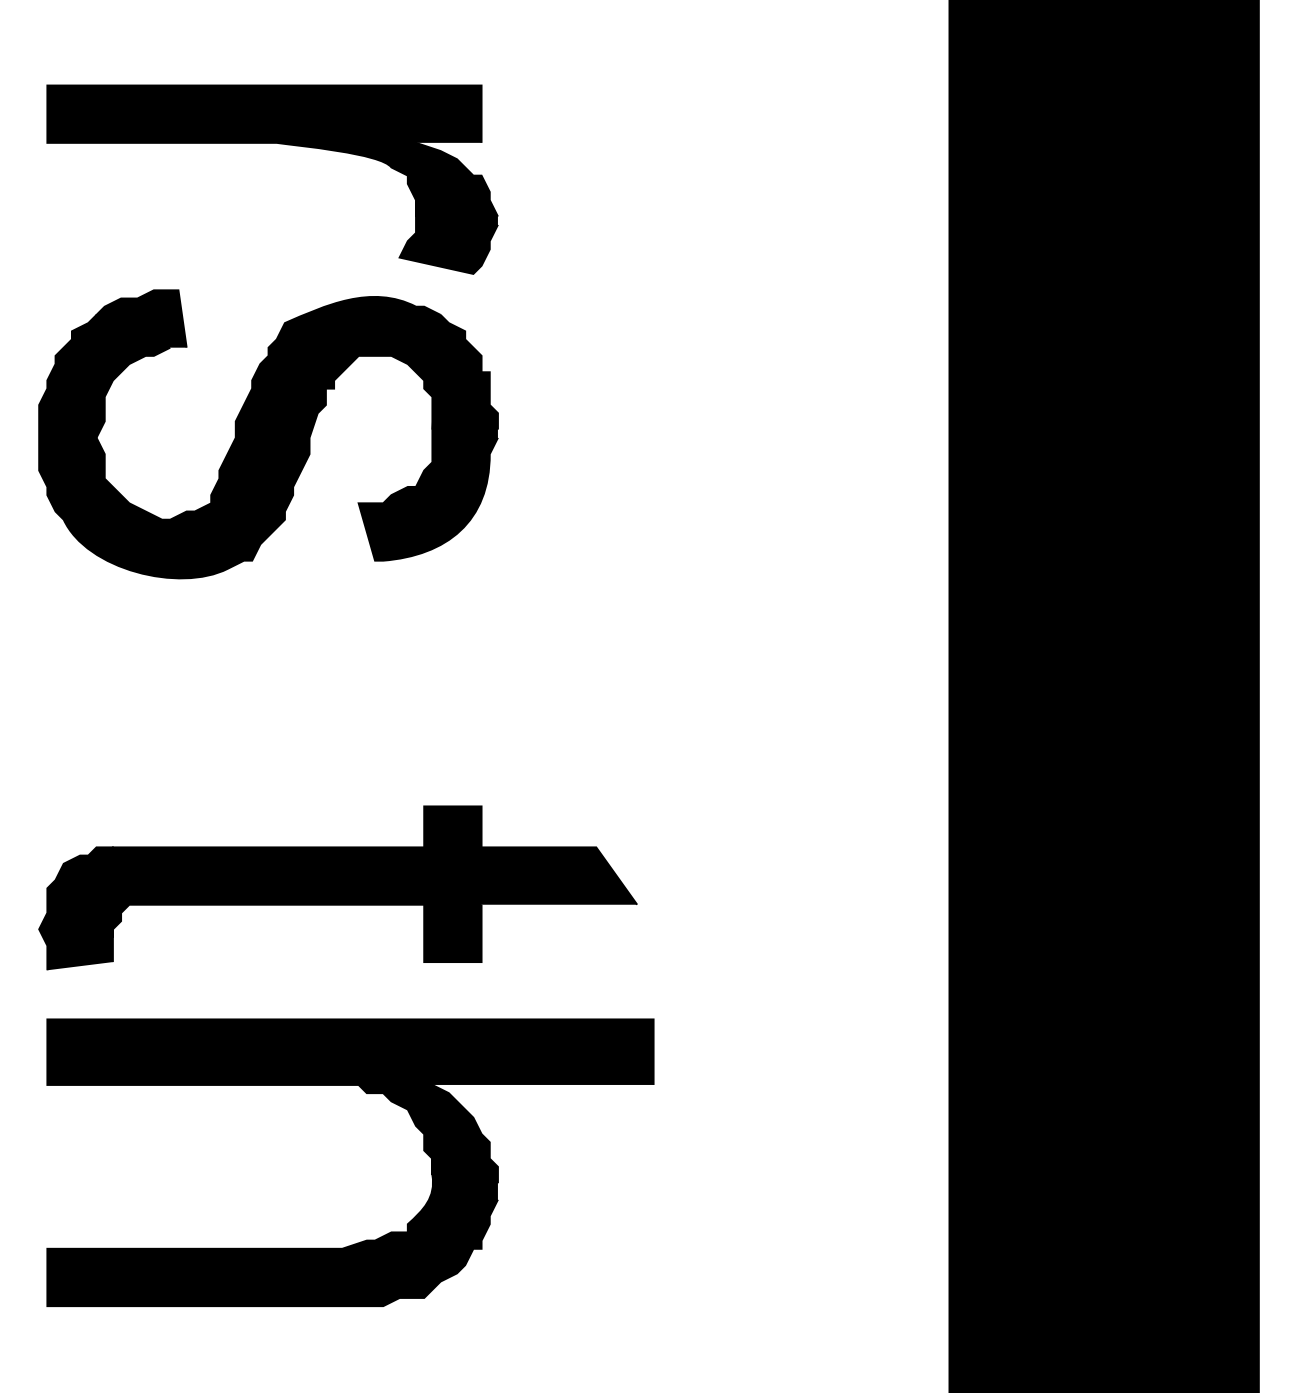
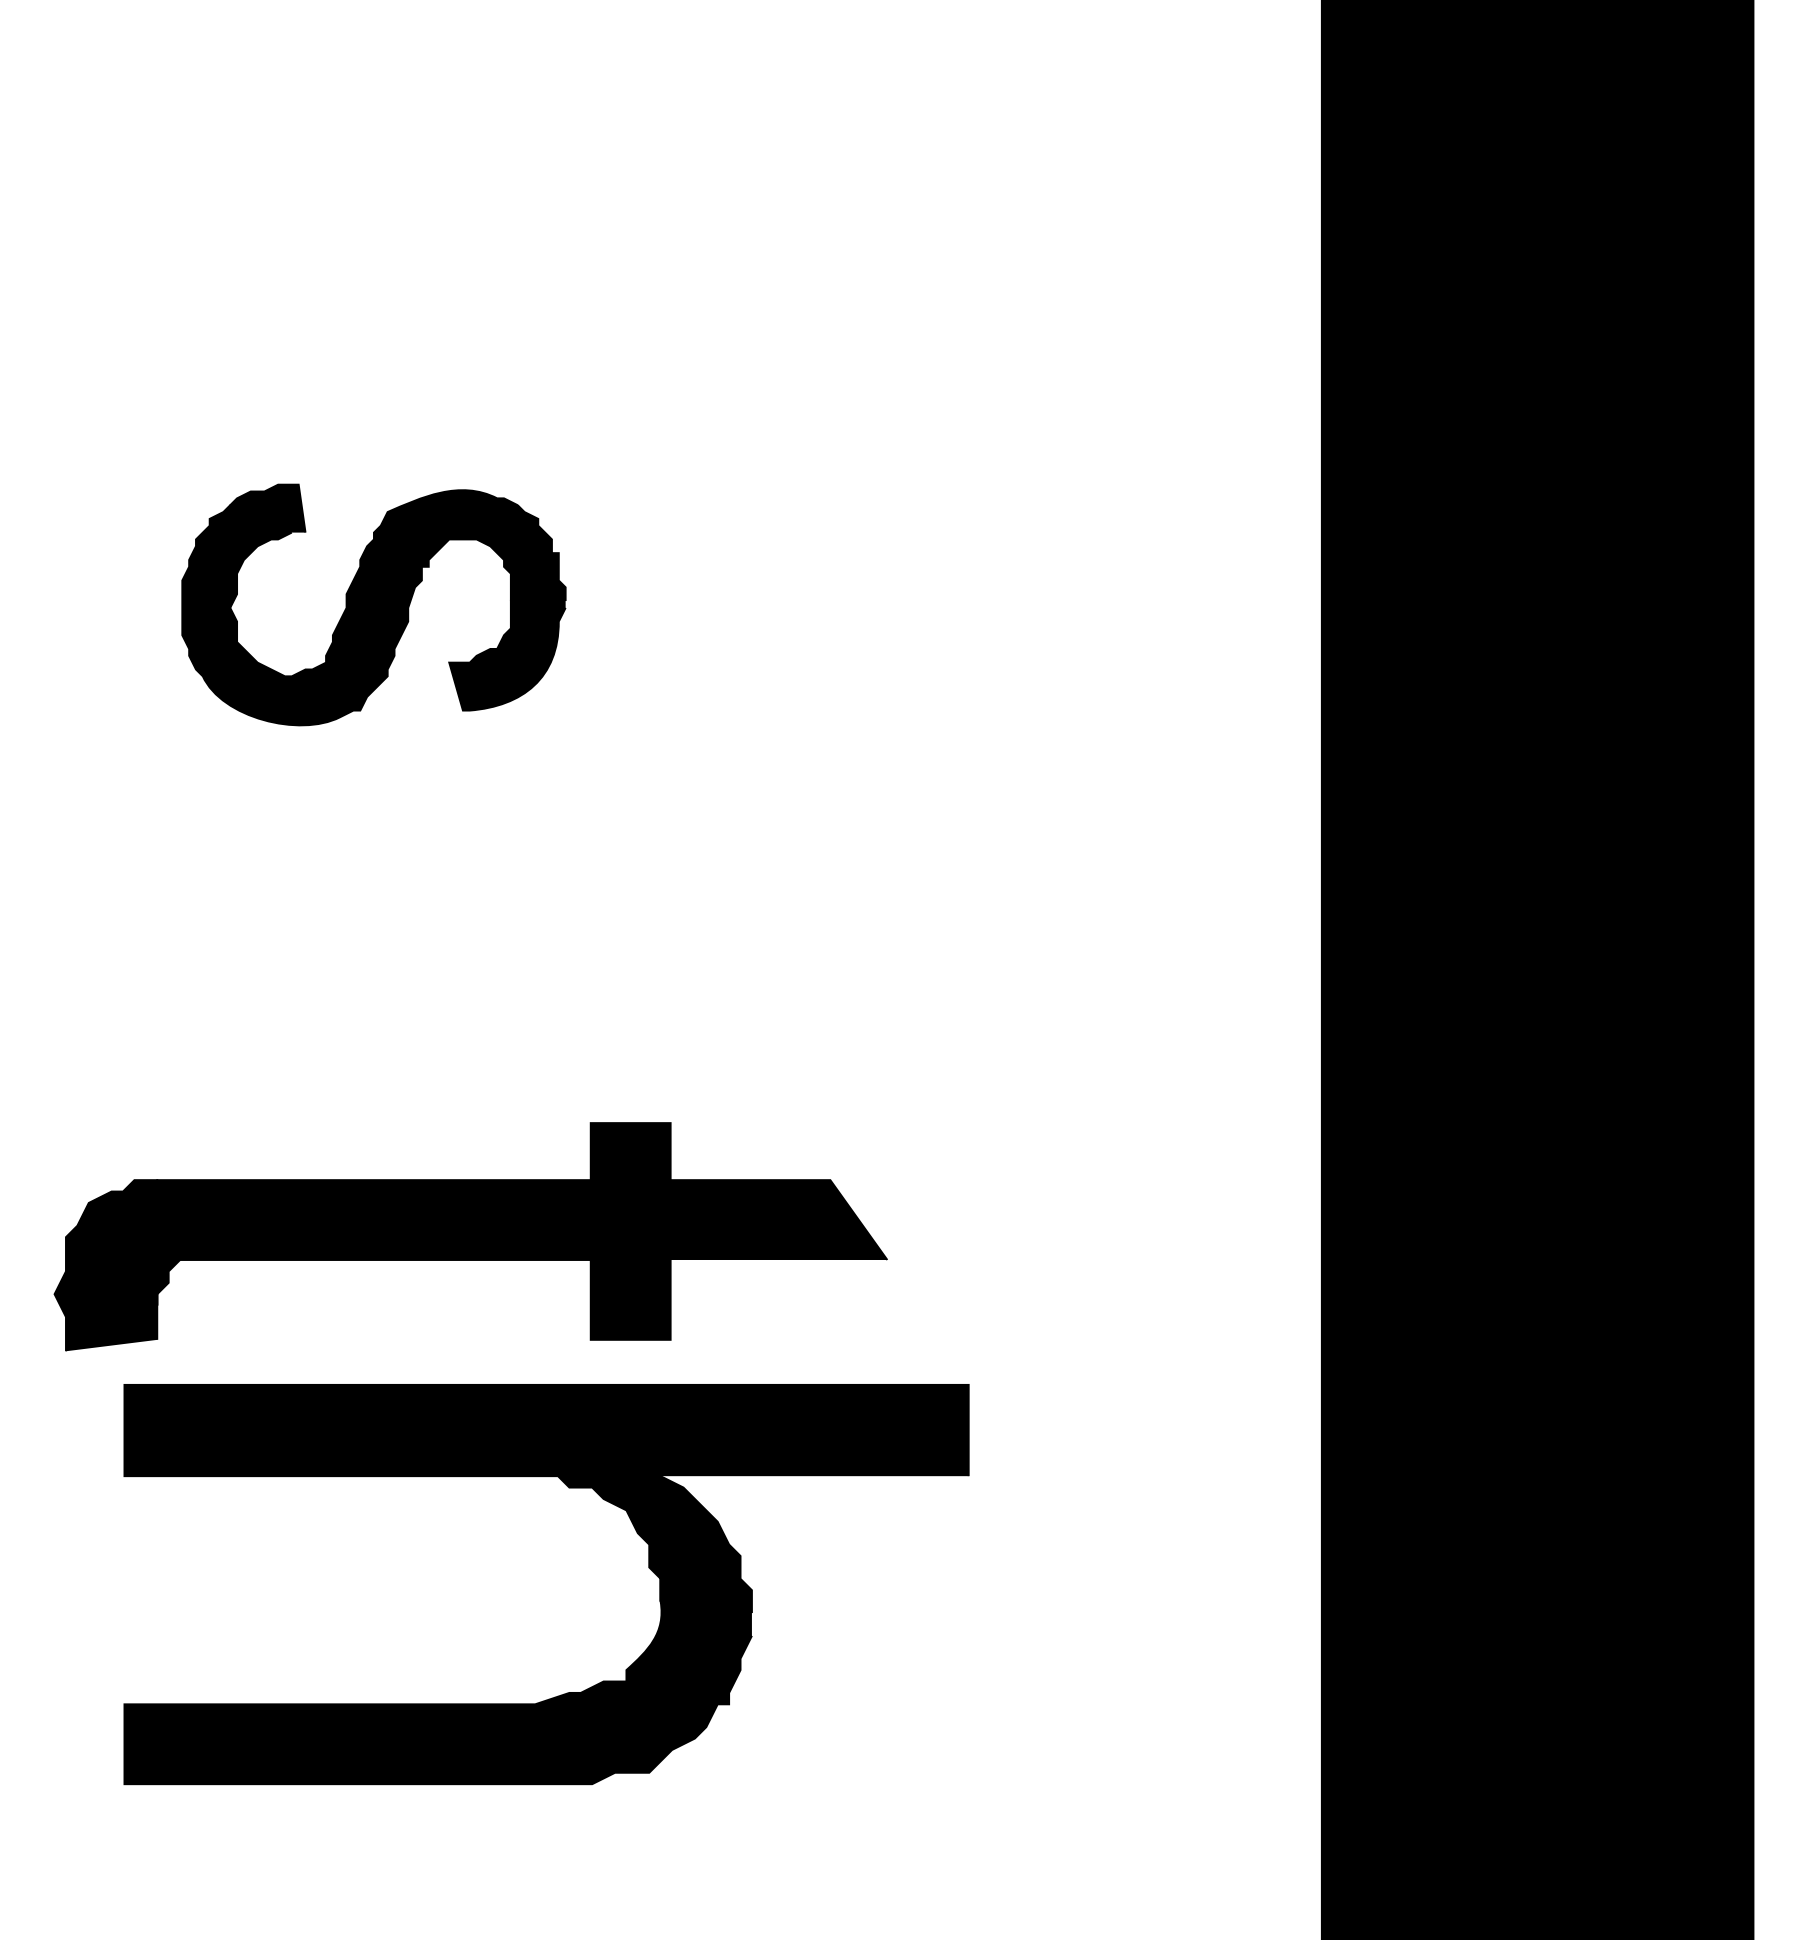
part: (279, 144) -> (389, 201), removed
part: (268, 434) -> (373, 605), size x0.6
part: (365, 1093) -> (567, 1488), moved

